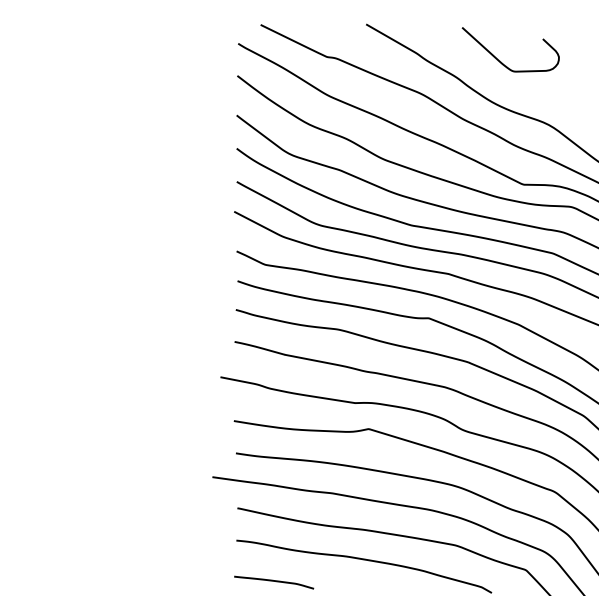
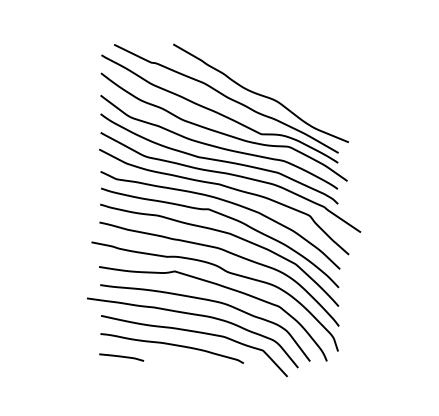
curve: (503, 62) -> (250, 65), removed

